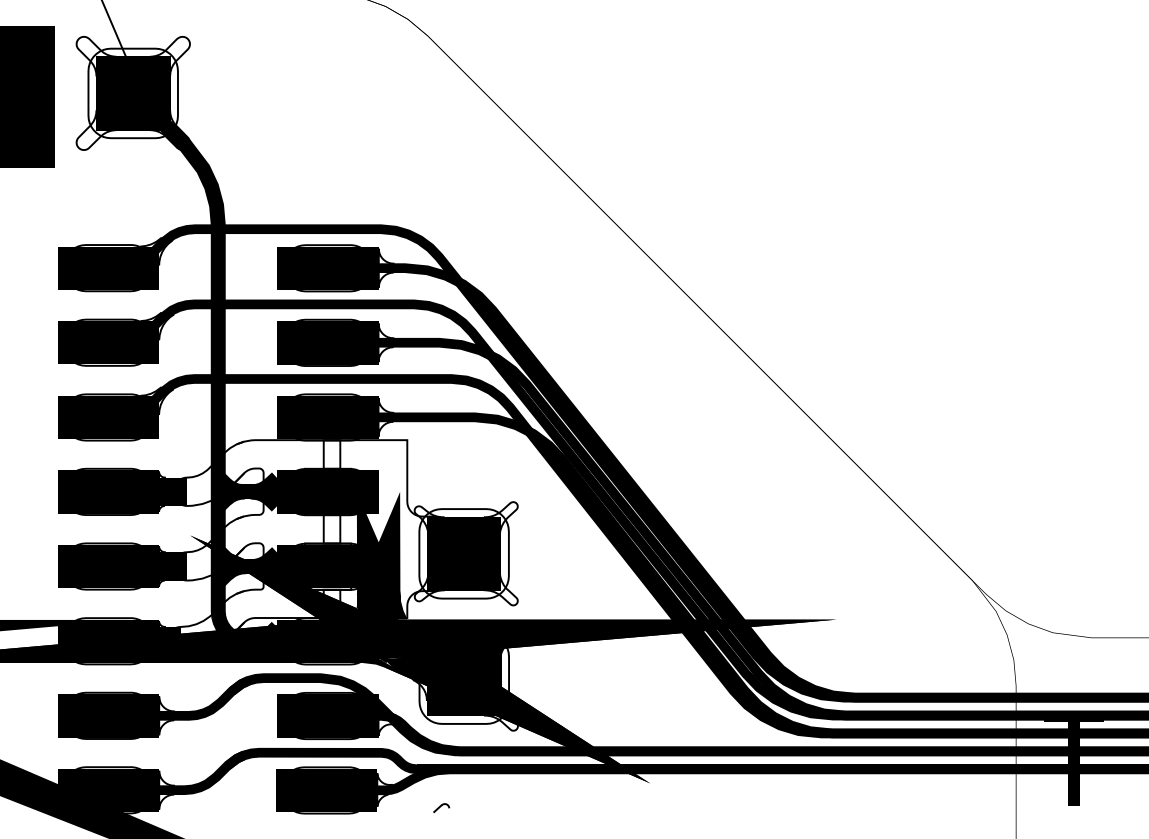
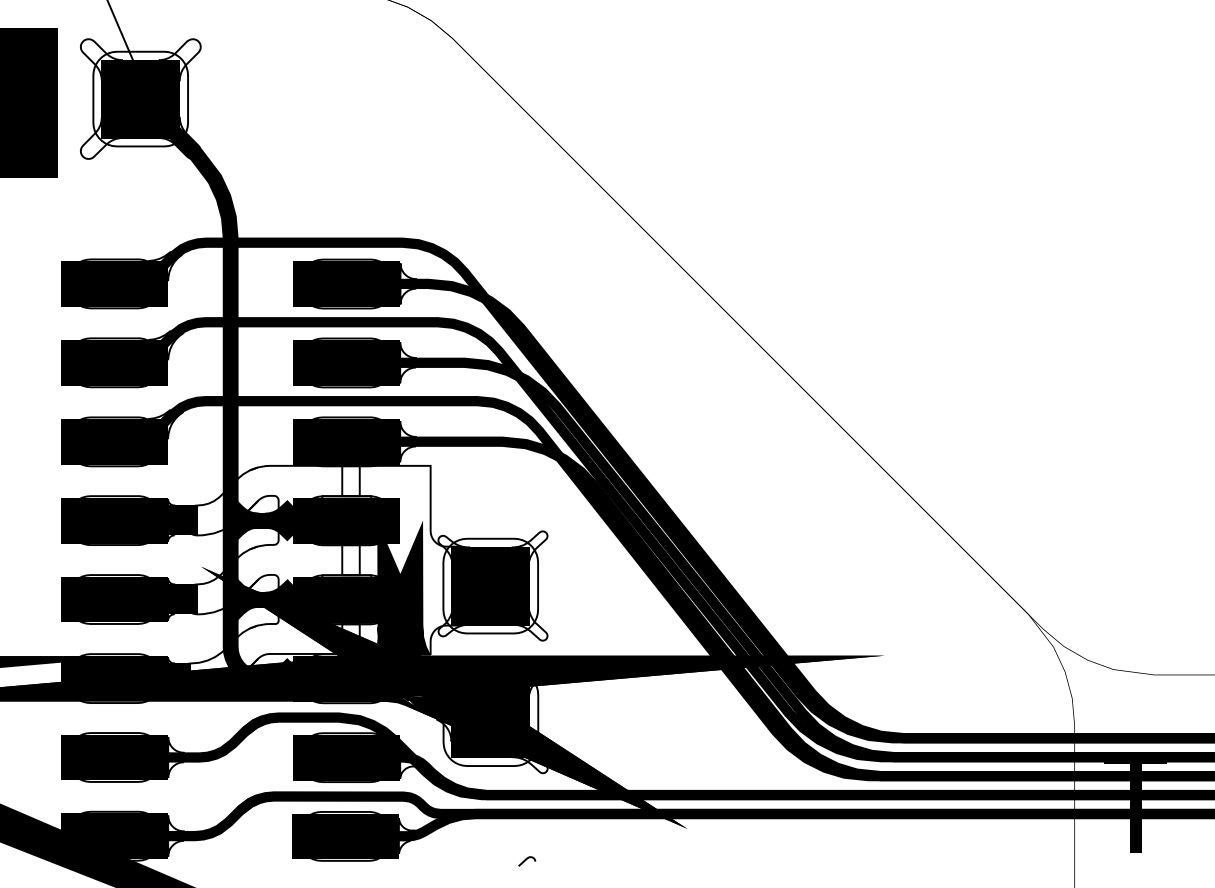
curve: (440, 807) -> (526, 860), moved

